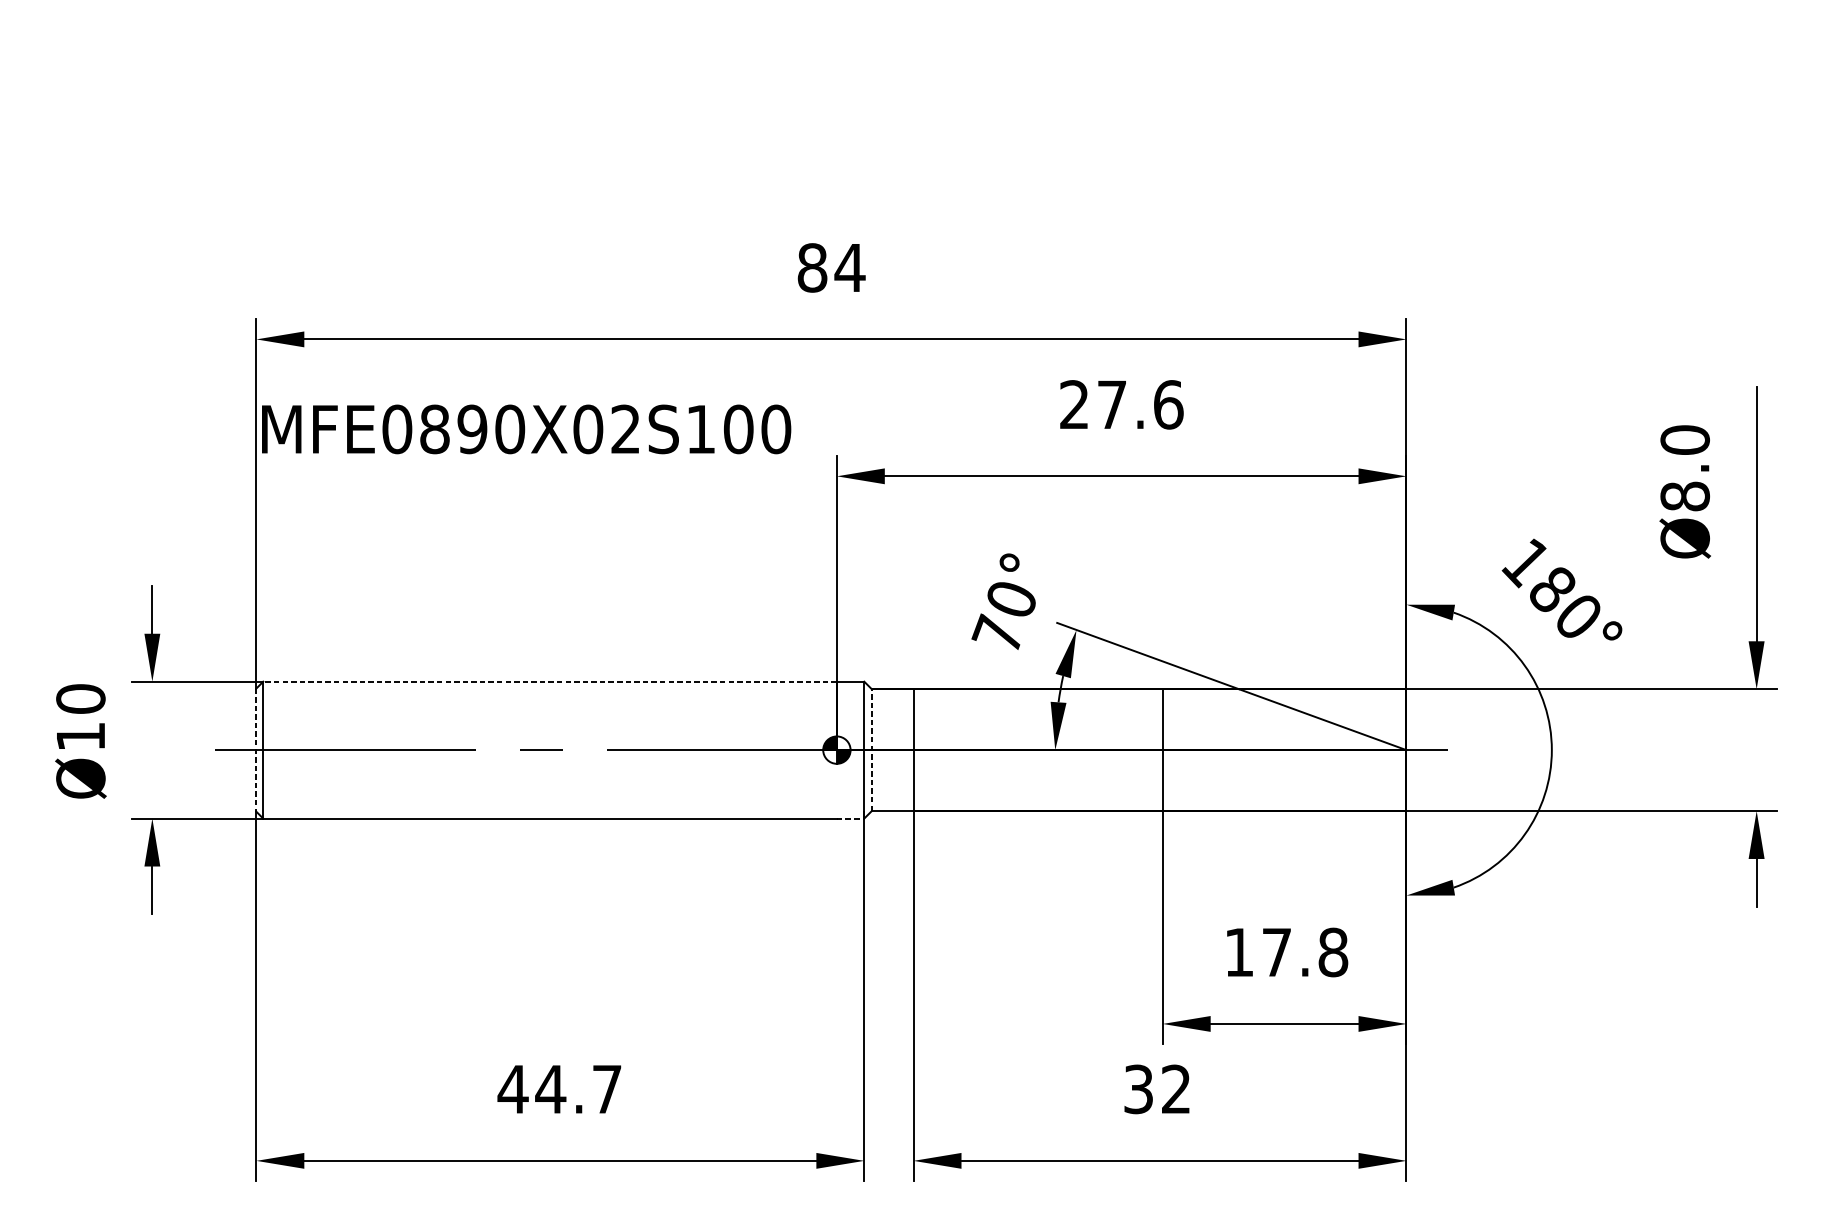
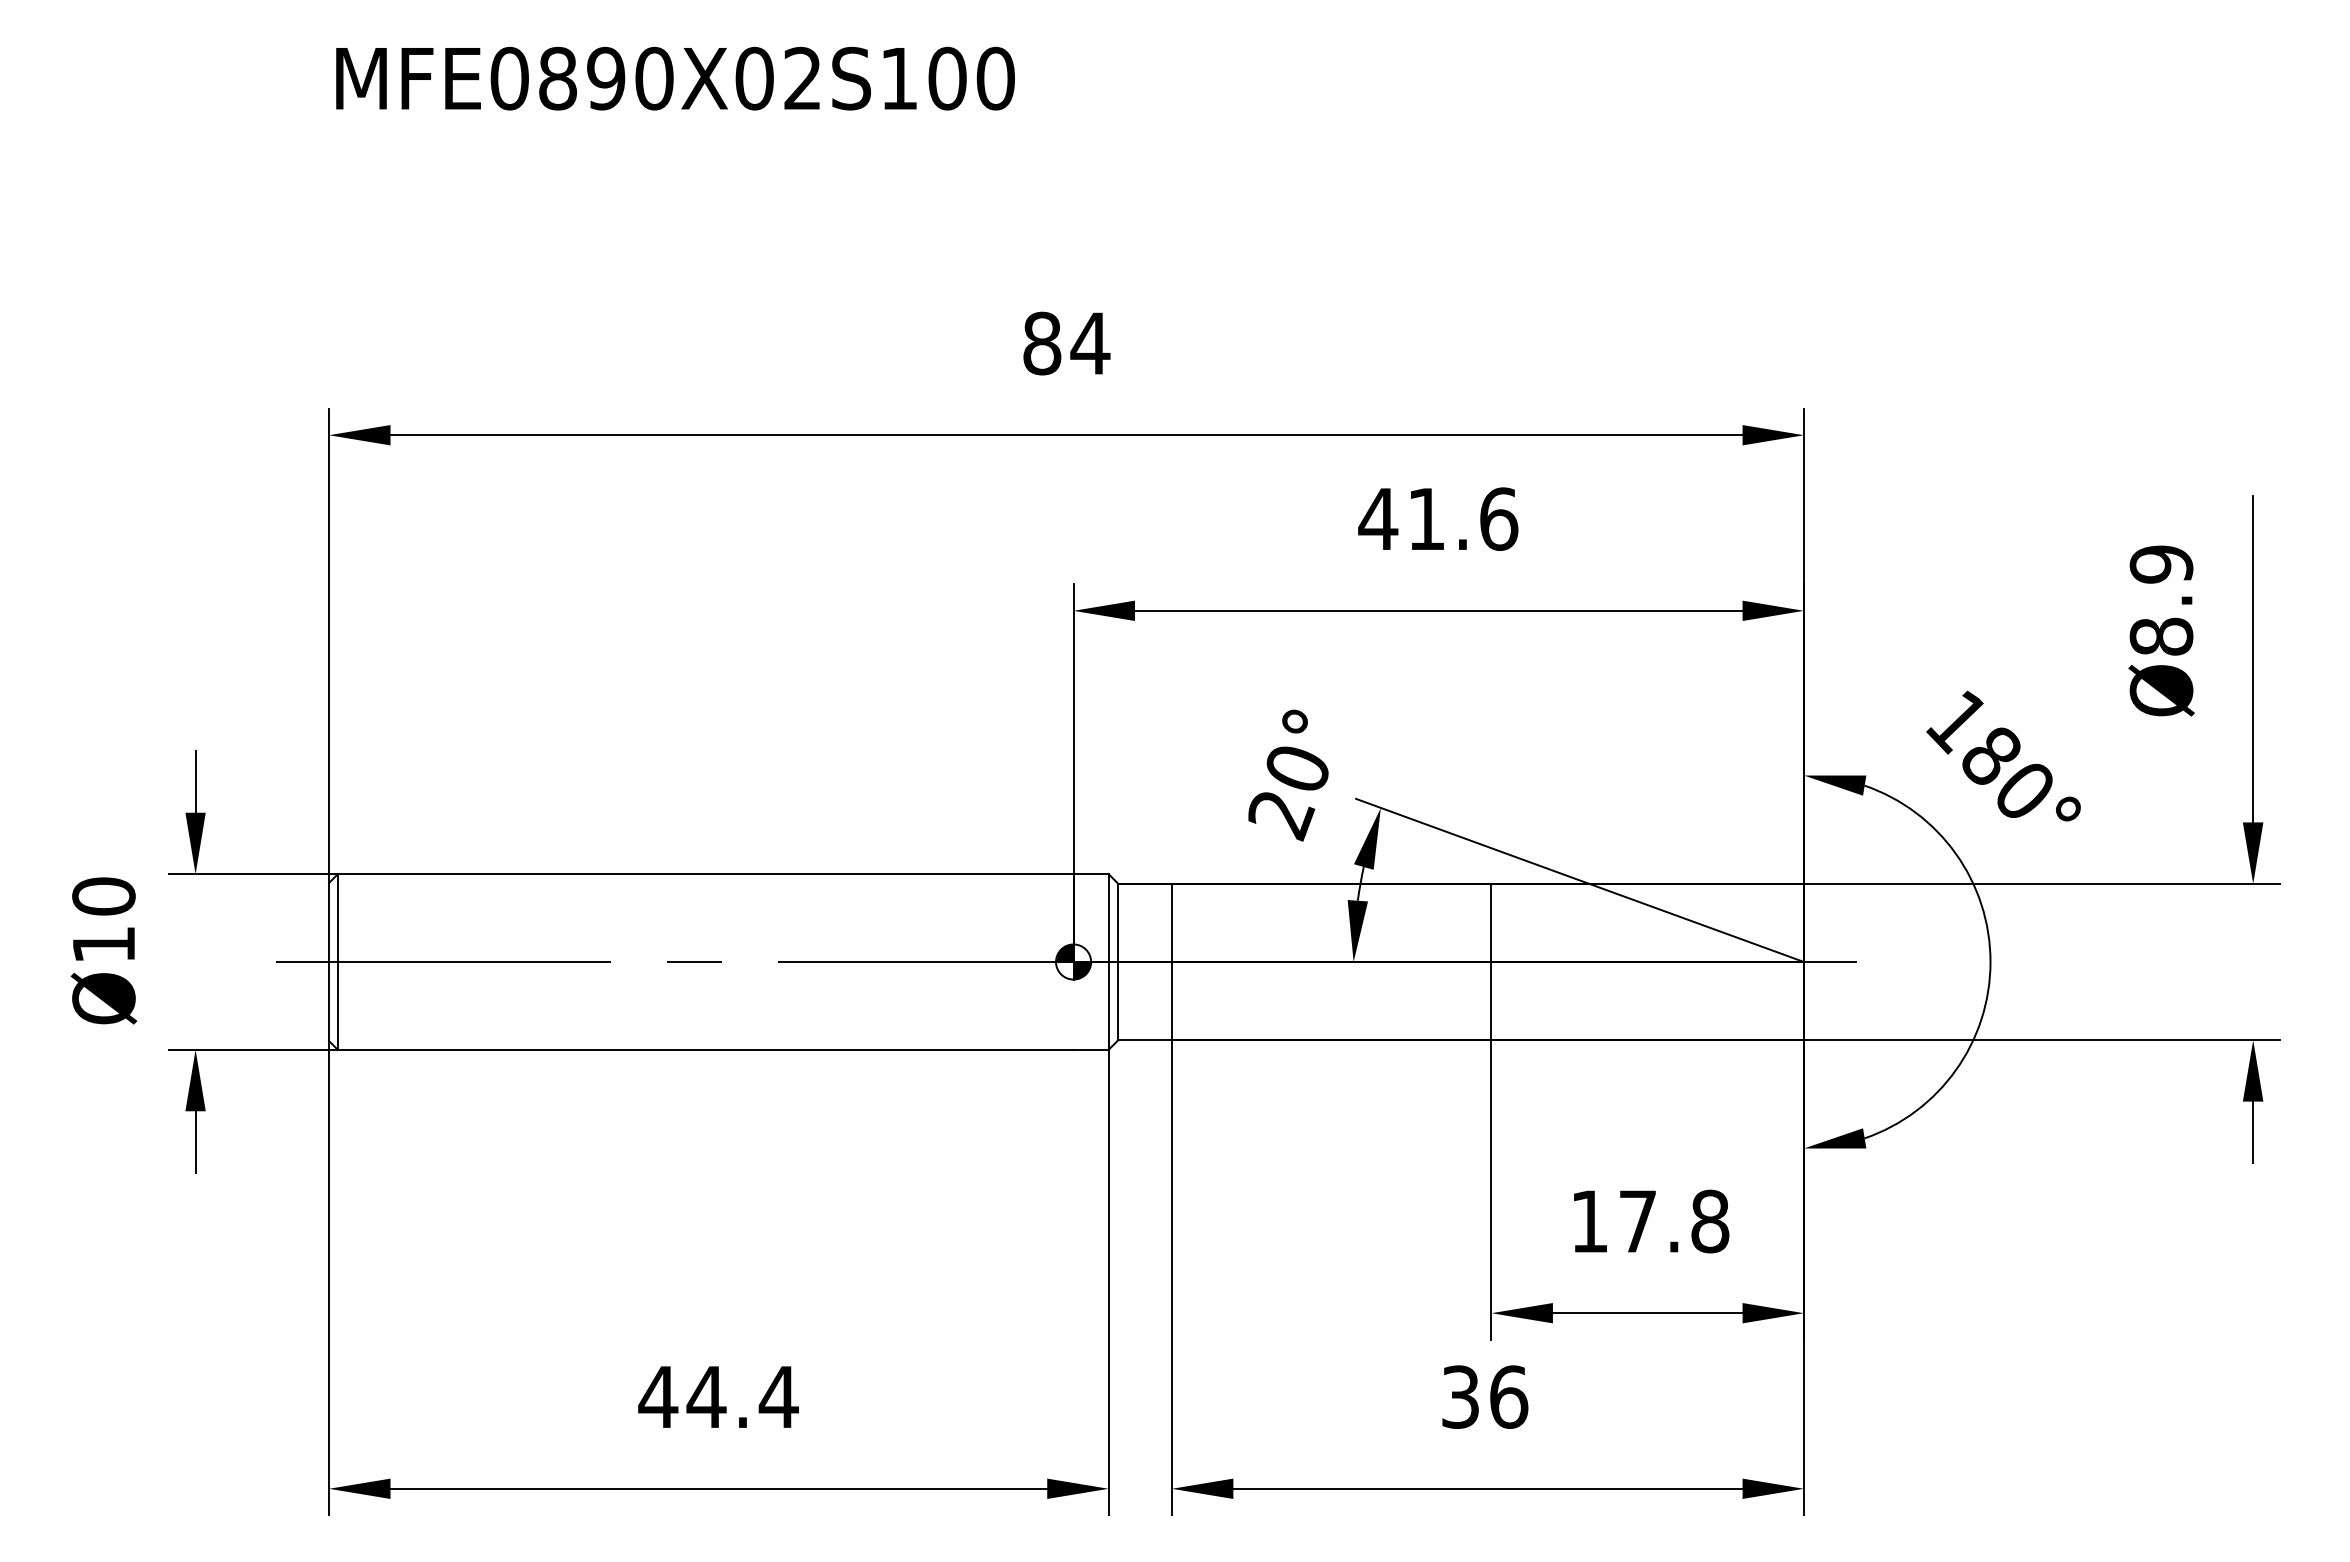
text: (1092, 404) -> (1401, 518), 27.6 -> 41.6
text: (526, 429) -> (675, 78), moved
text: (1685, 440) -> (2161, 564), Ø8.0 -> Ø8.9
text: (998, 634) -> (1280, 813), 70° -> 20°
line: (549, 681) -> (705, 874), dashed -> solid
line: (871, 749) -> (1118, 961), dashed -> solid
line: (256, 750) -> (329, 962), dashed -> solid
line: (850, 818) -> (1091, 1049), dashed -> solid
text: (606, 1088) -> (778, 1396), 44.7 -> 44.4
text: (1176, 1088) -> (1509, 1396), 32 -> 36

